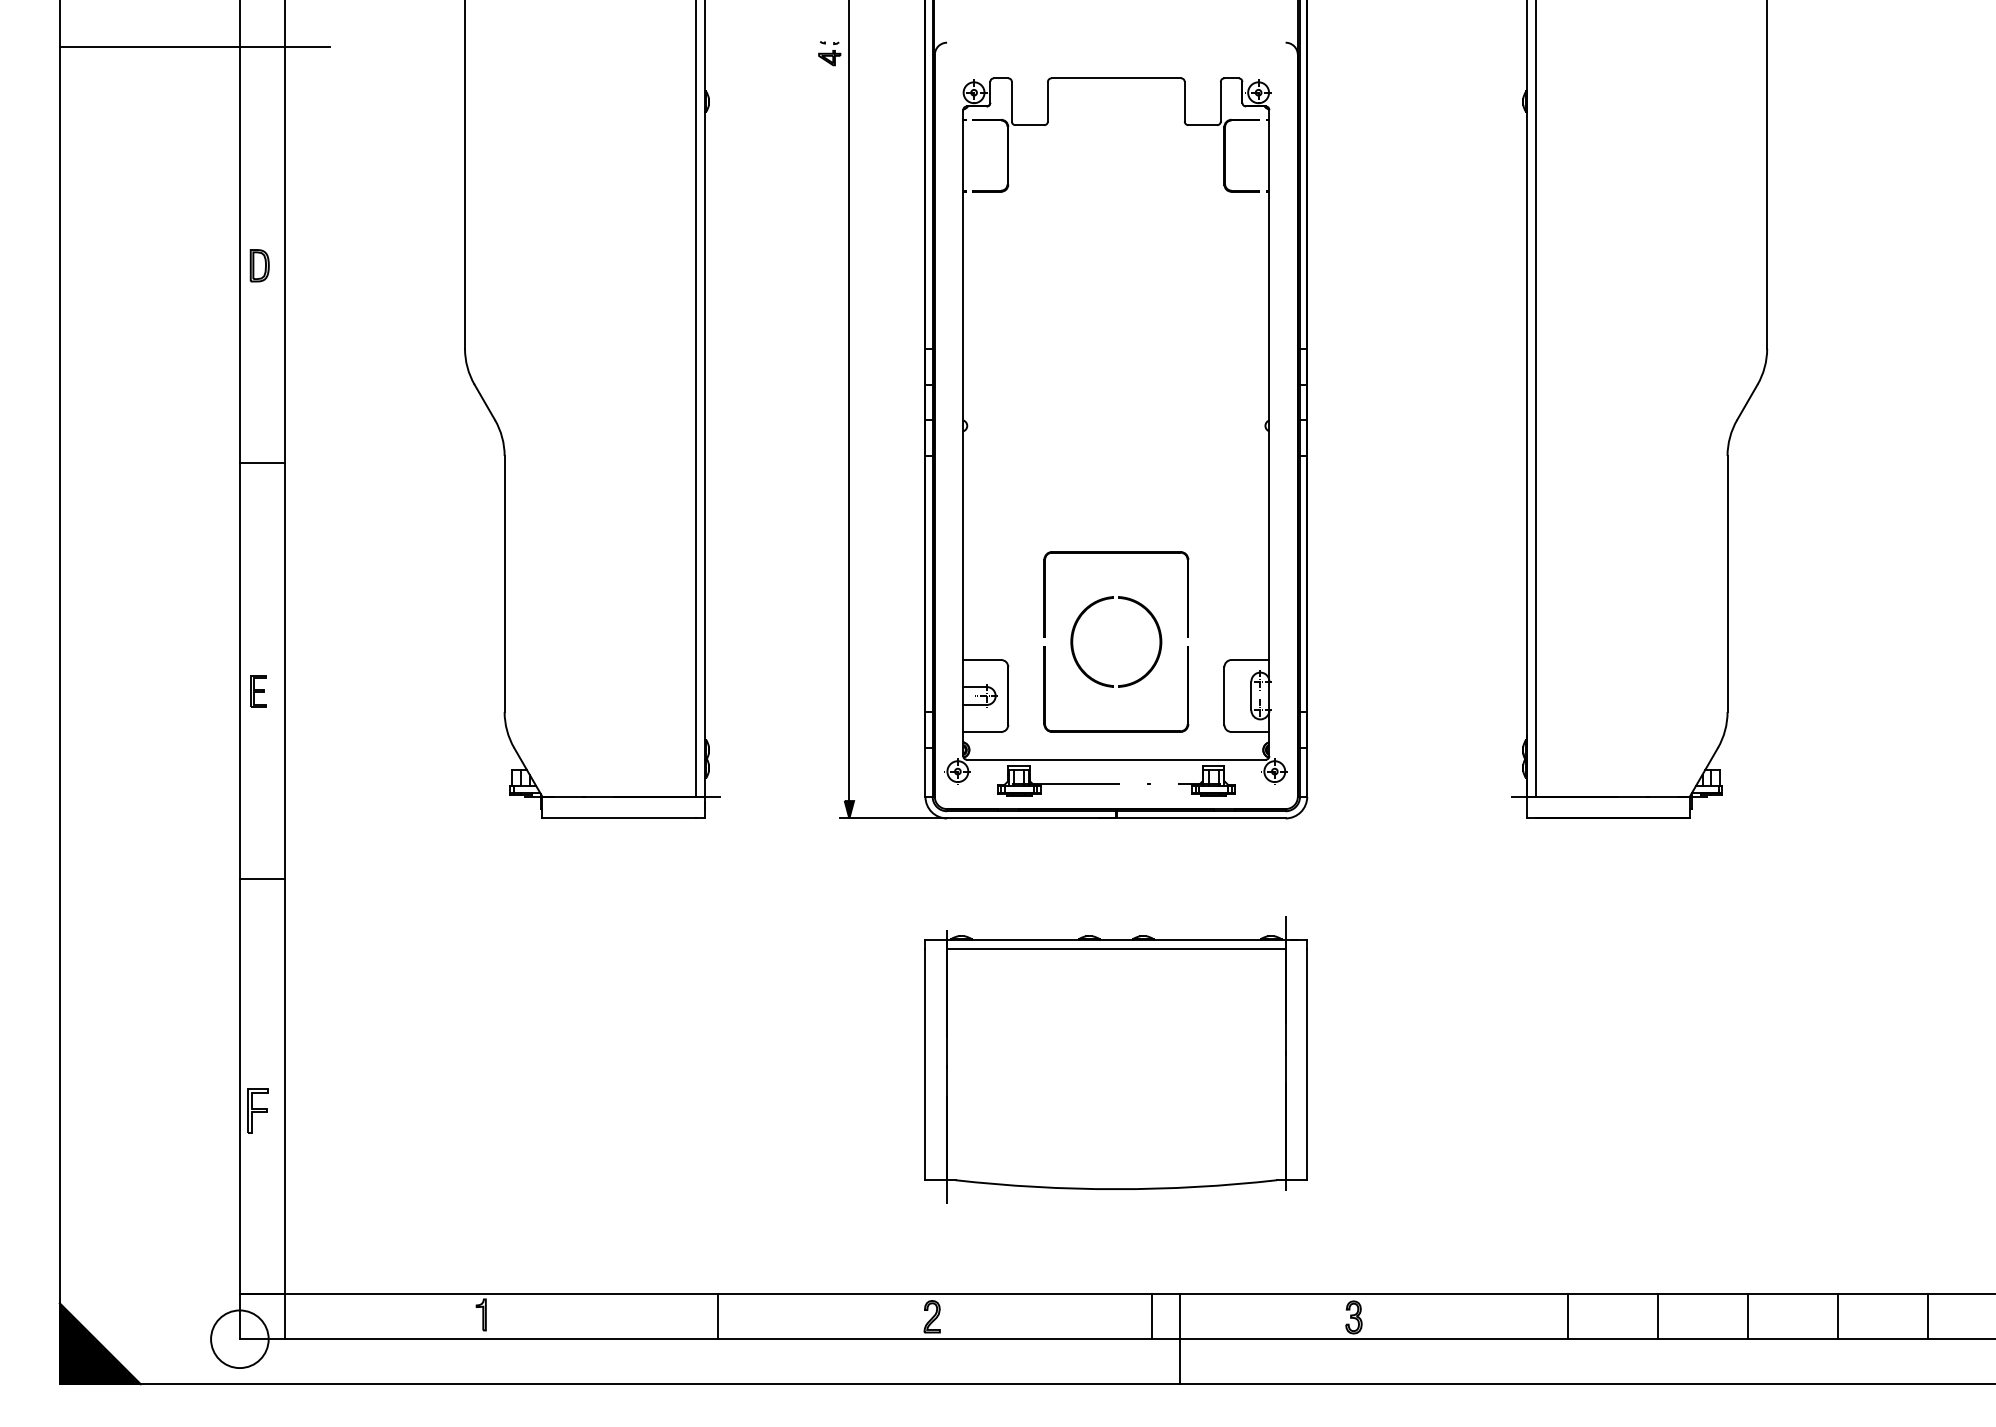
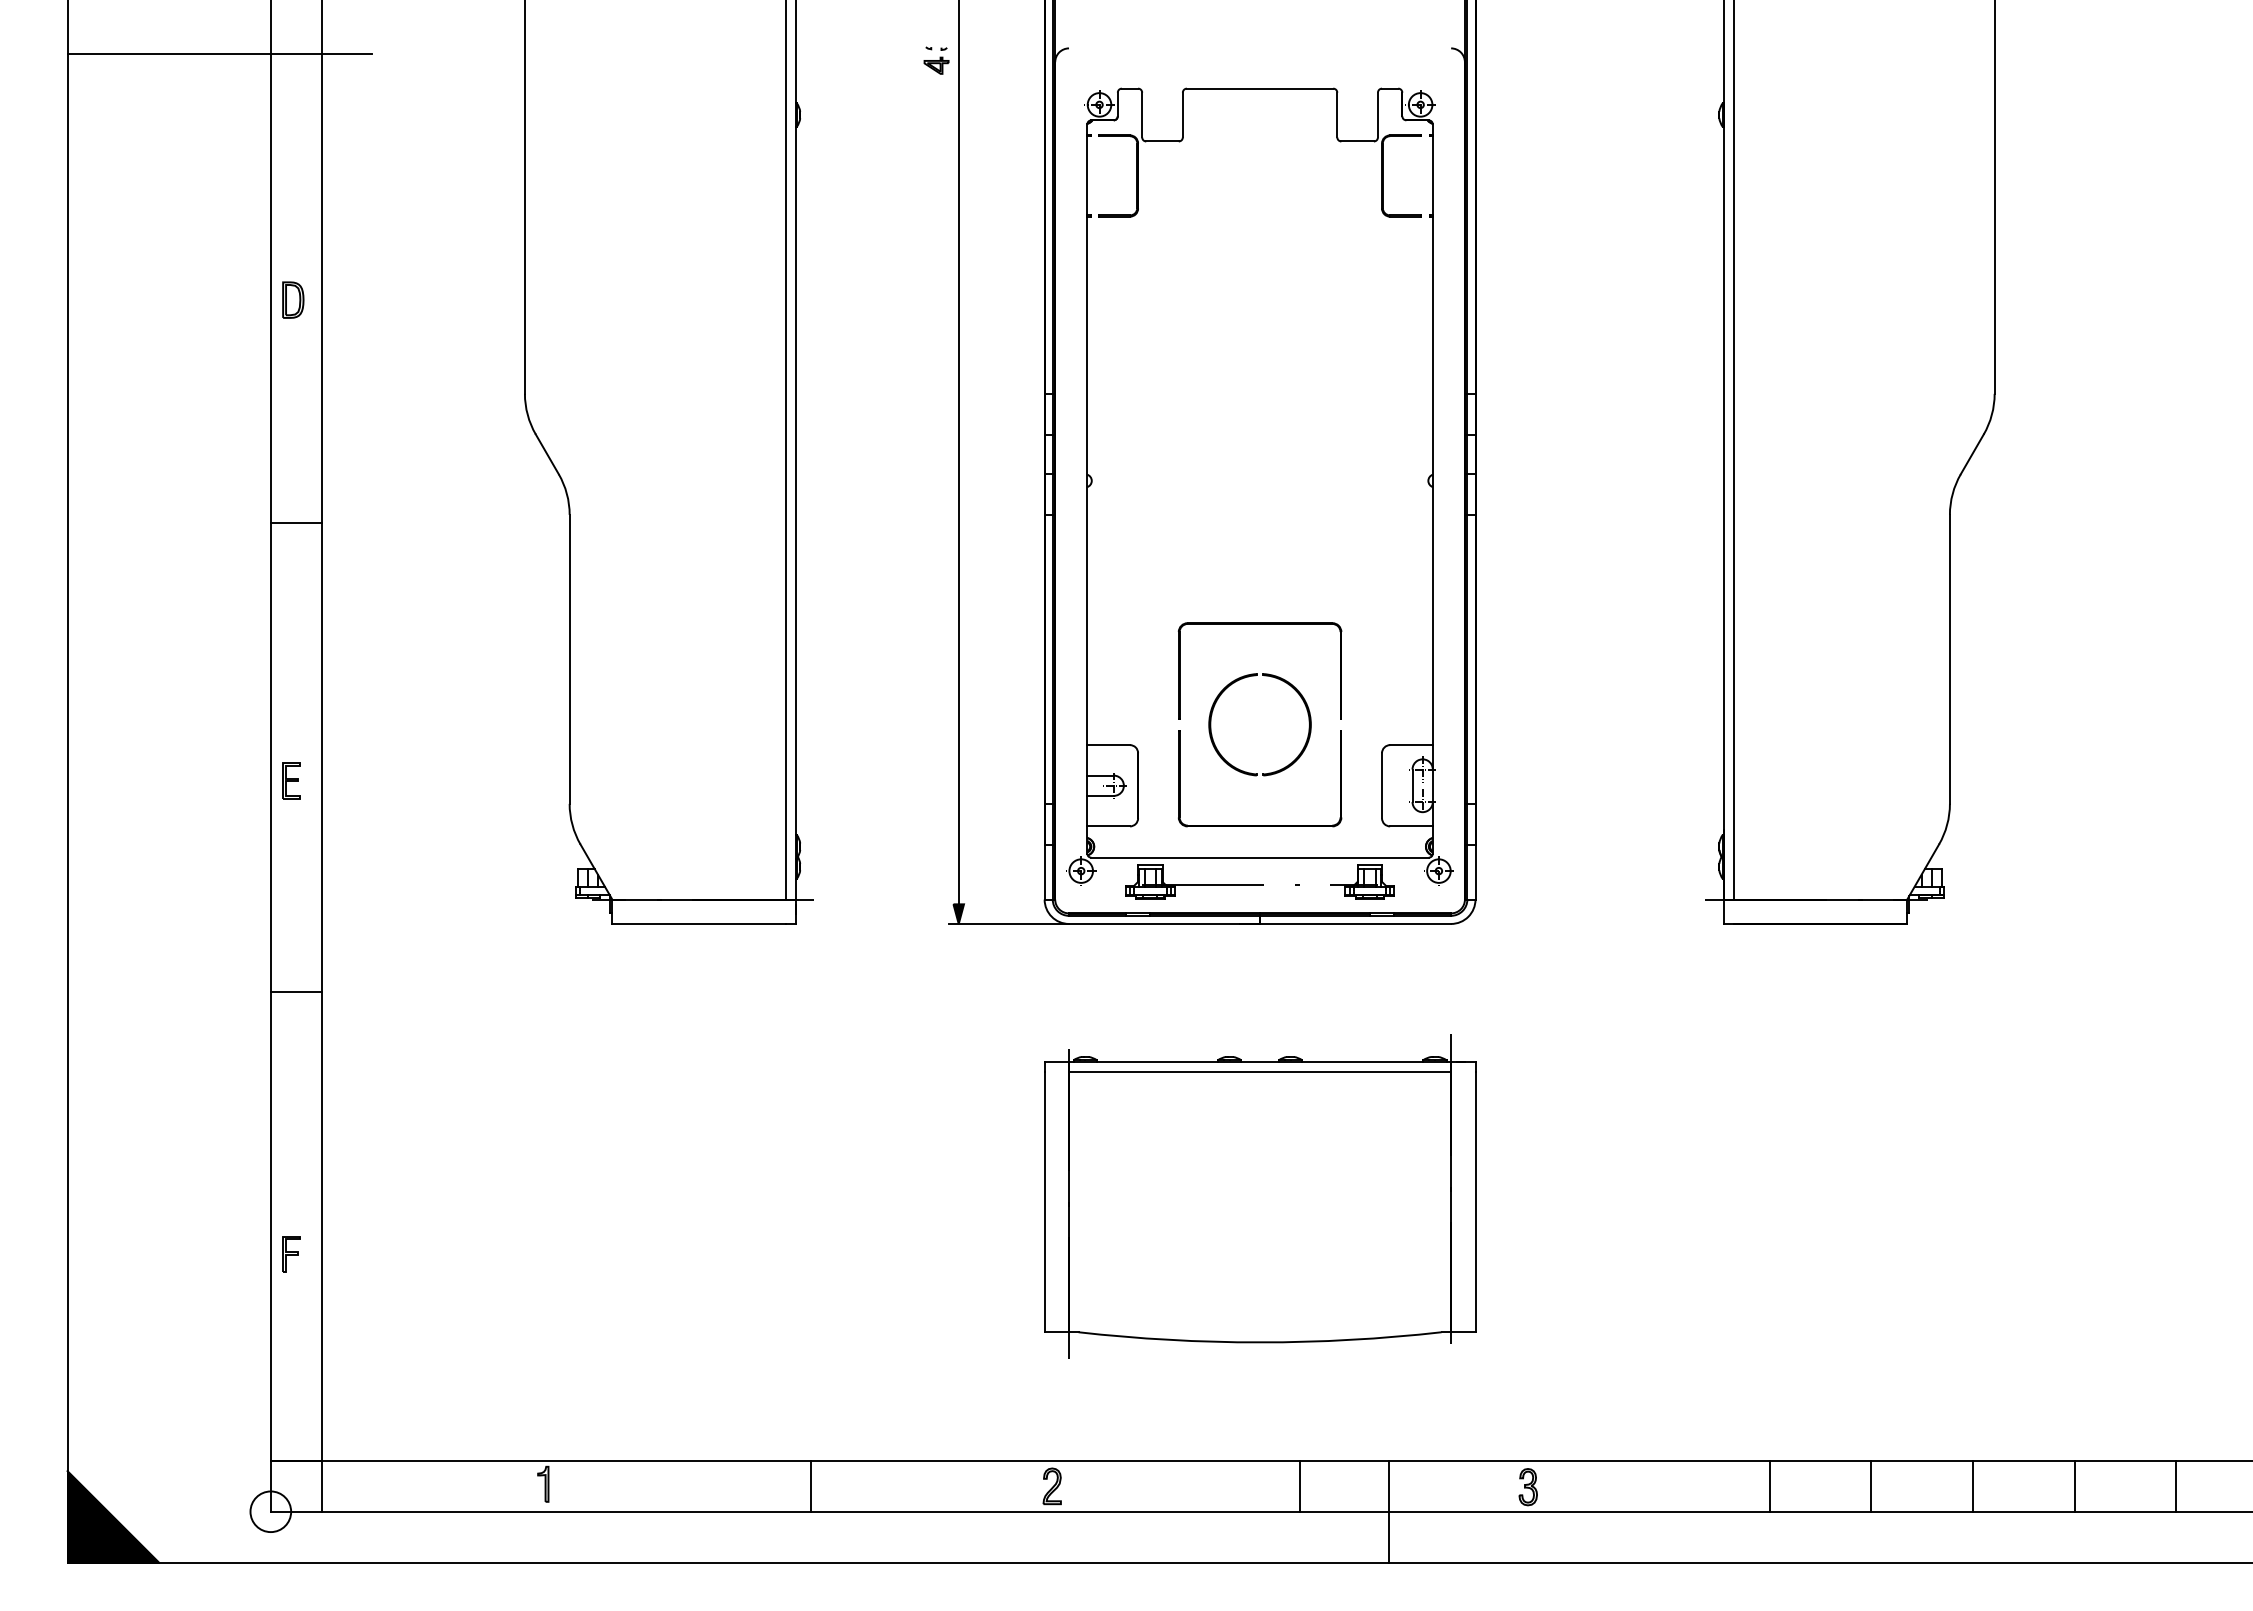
part: (258, 1111) -> (291, 1254), size x0.71
circle: (239, 1339) -> (270, 1511), size x0.62
line: (1179, 1339) -> (1388, 1511), moved

